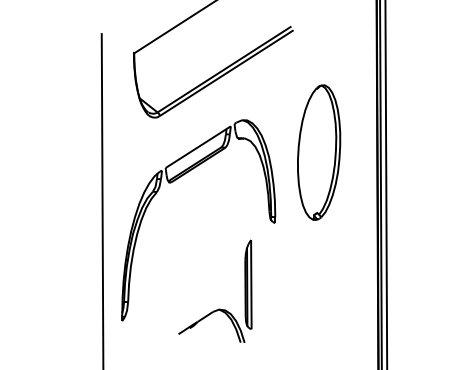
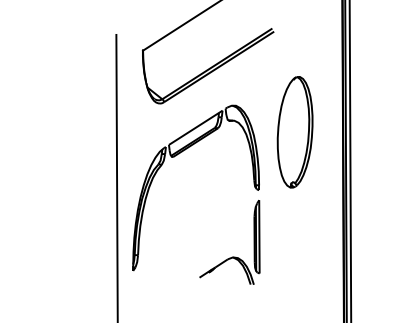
part: (218, 308) -> (232, 256), moved

